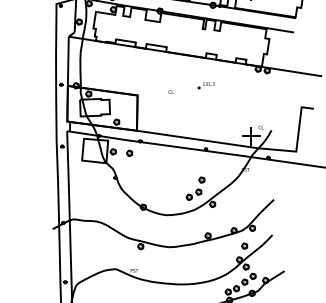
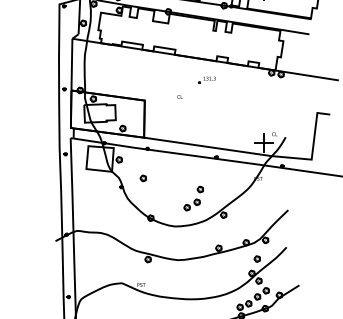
part: (205, 84) -> (206, 79), moved
part: (128, 153) -> (142, 178), moved
part: (195, 188) -> (193, 198), moved

